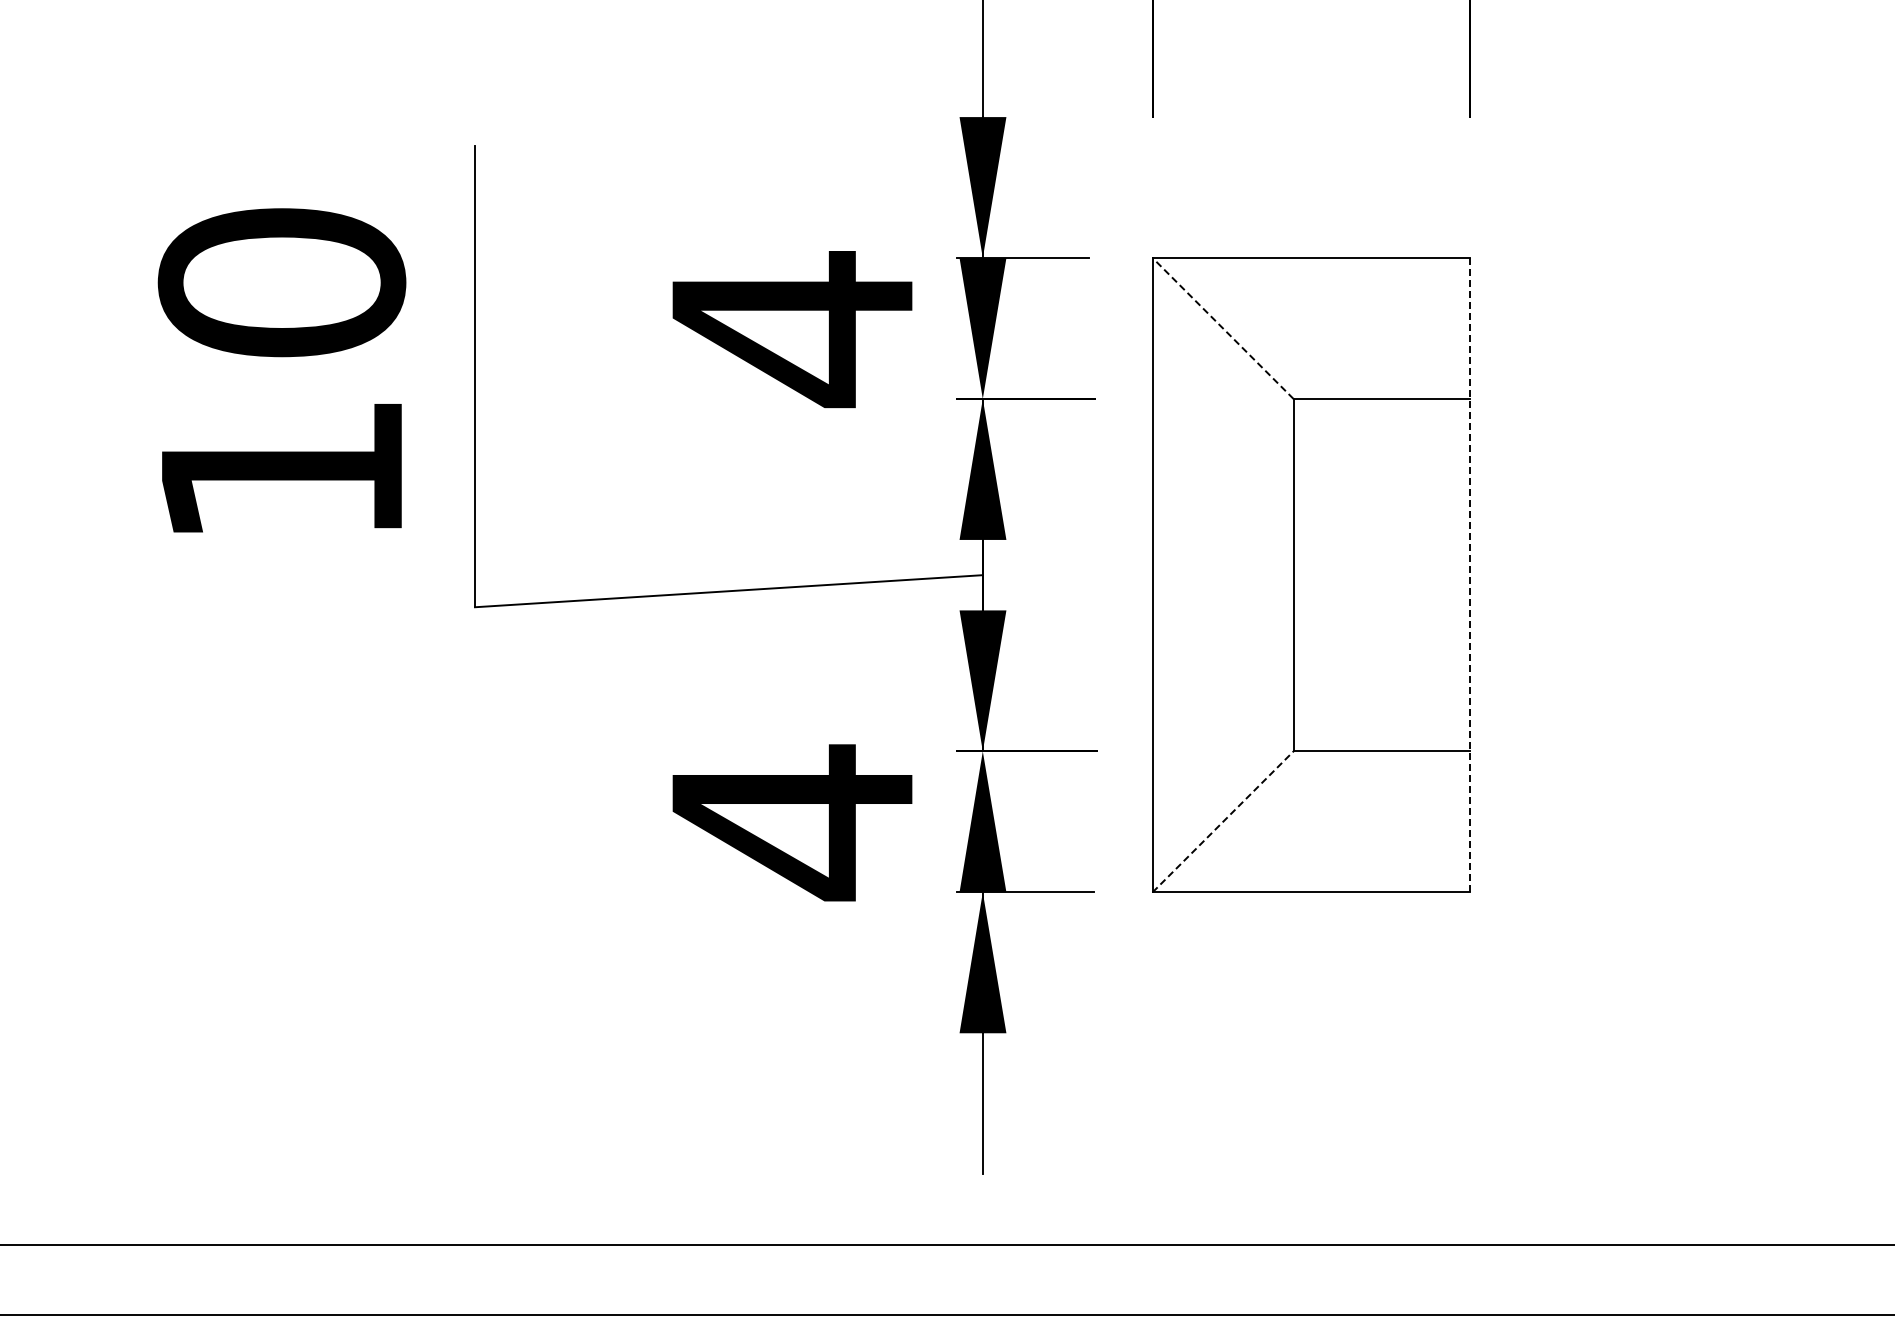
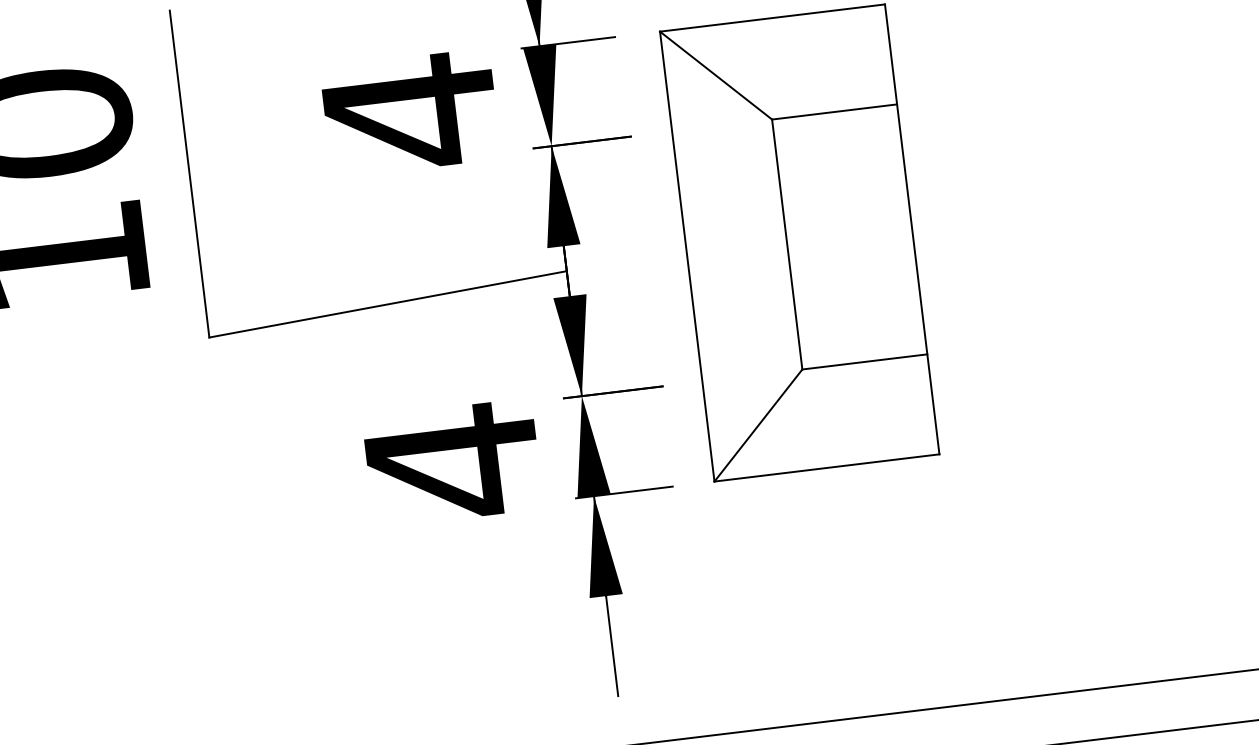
line: (1223, 328) -> (716, 75), dashed -> solid
line: (1469, 575) -> (912, 229), dashed -> solid
line: (1223, 821) -> (758, 425), dashed -> solid

